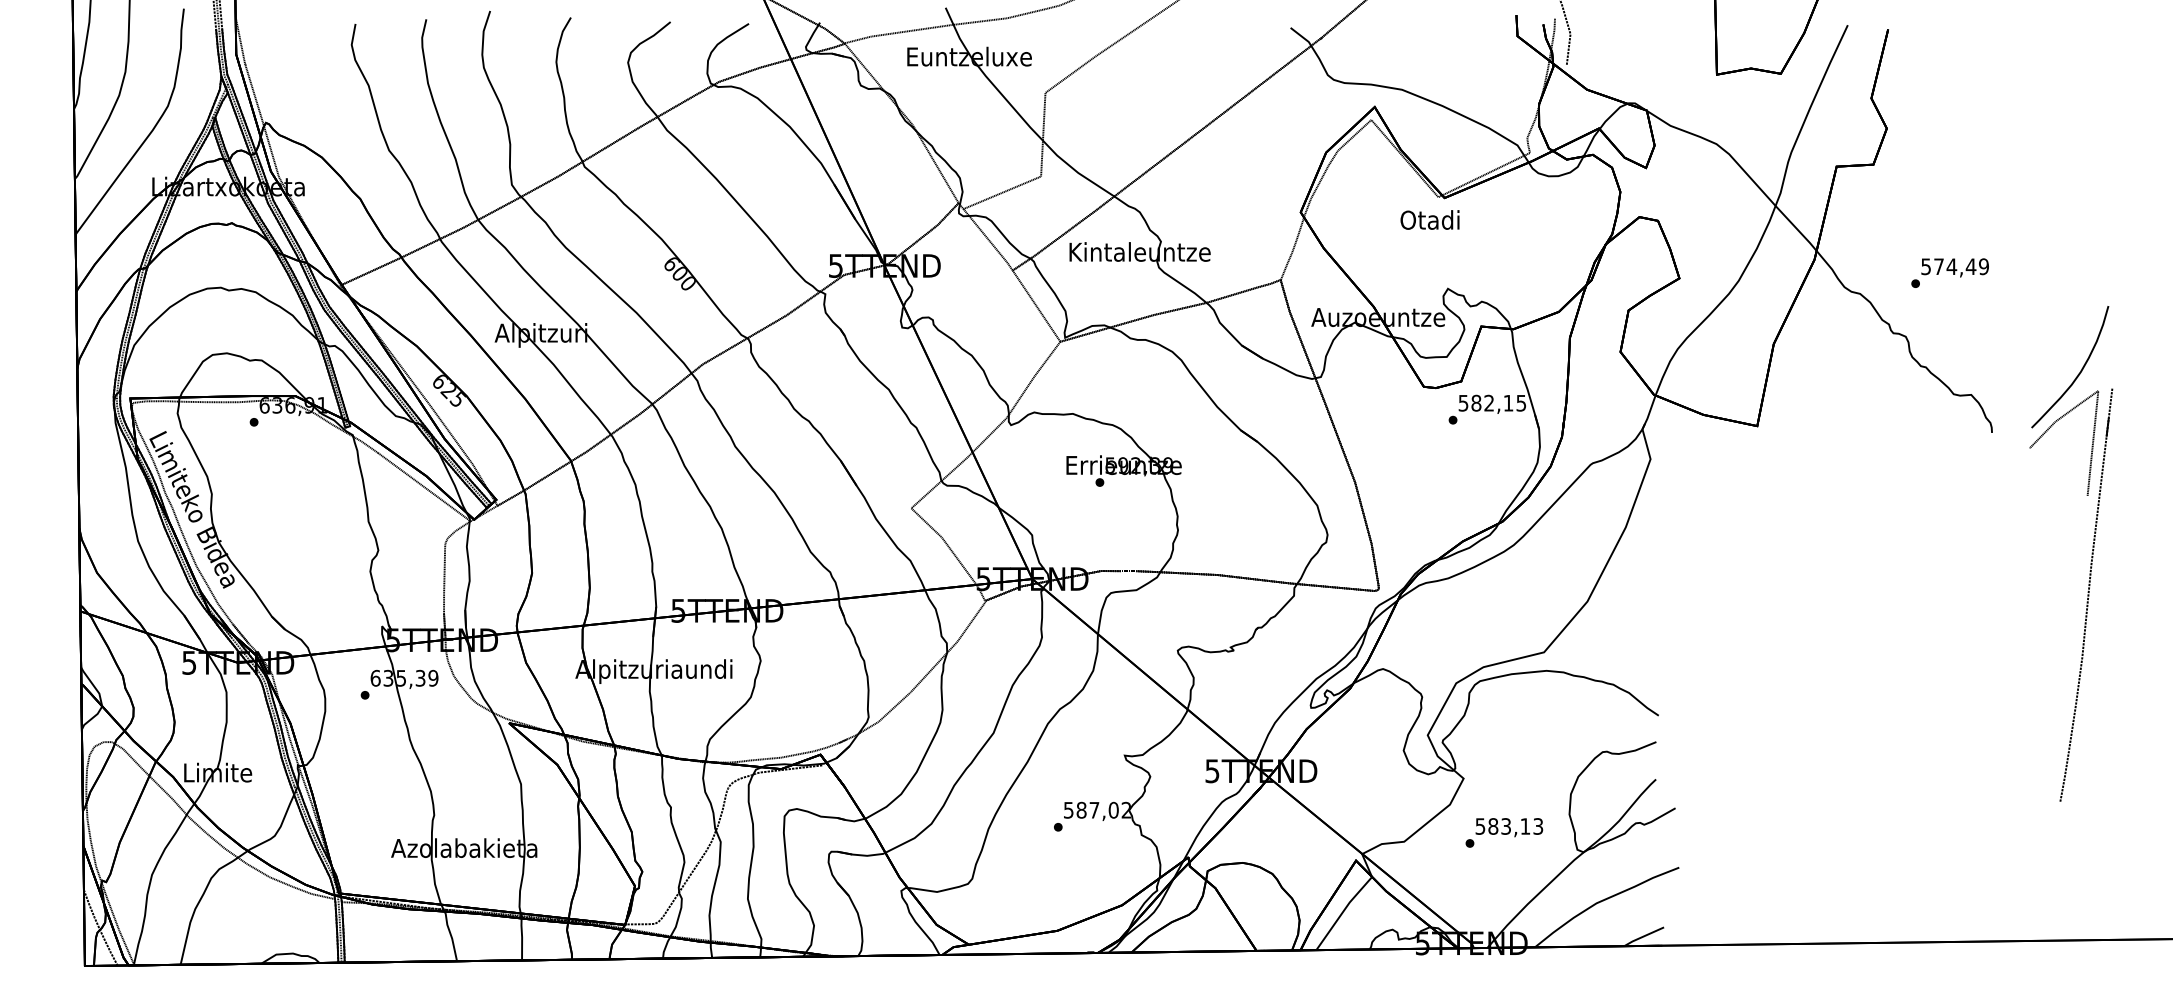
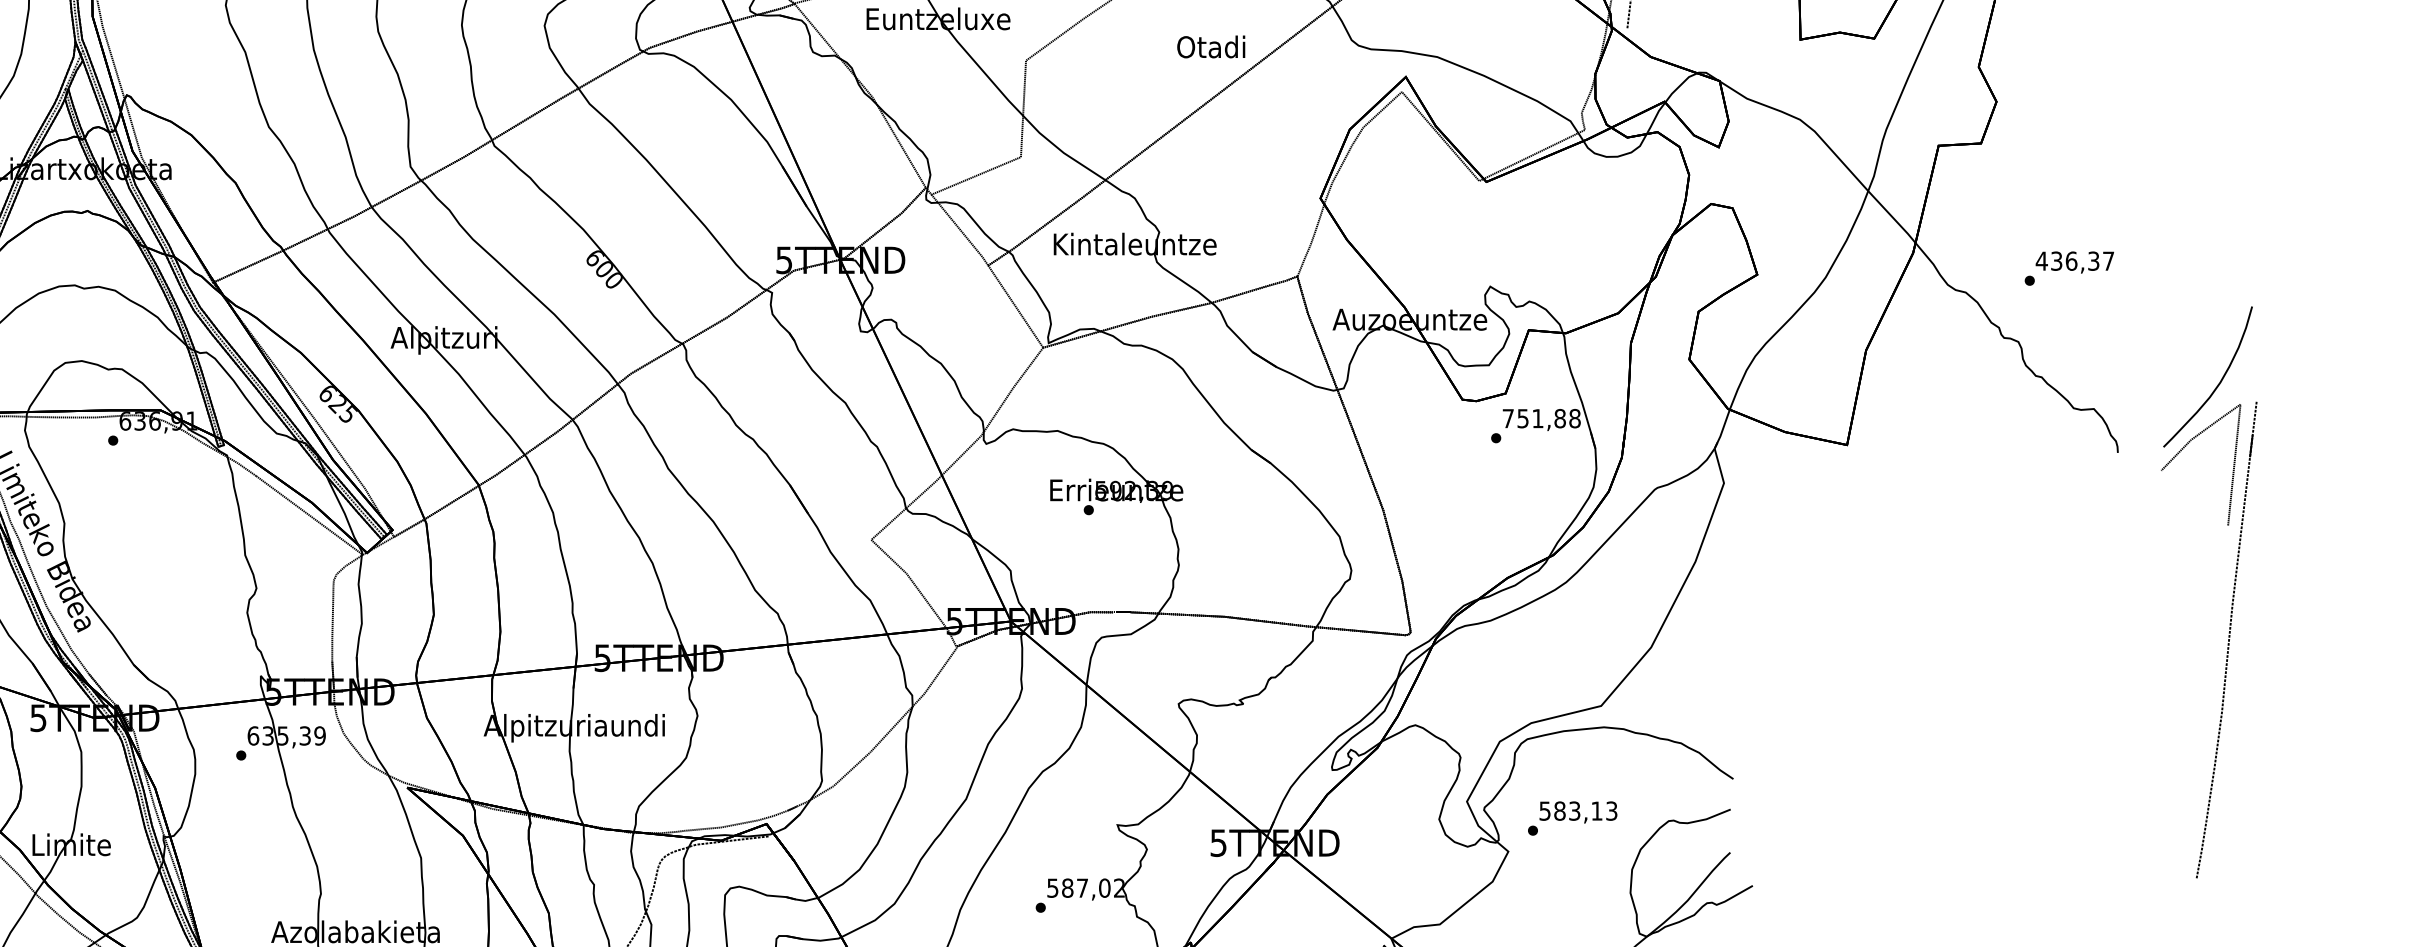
text: (1429, 219) -> (1210, 46), moved
text: (1954, 266) -> (2074, 260), 574,49 -> 436,37
text: (1492, 402) -> (1541, 417), 582,15 -> 751,88
text: (1504, 832) -> (1572, 818), moved

